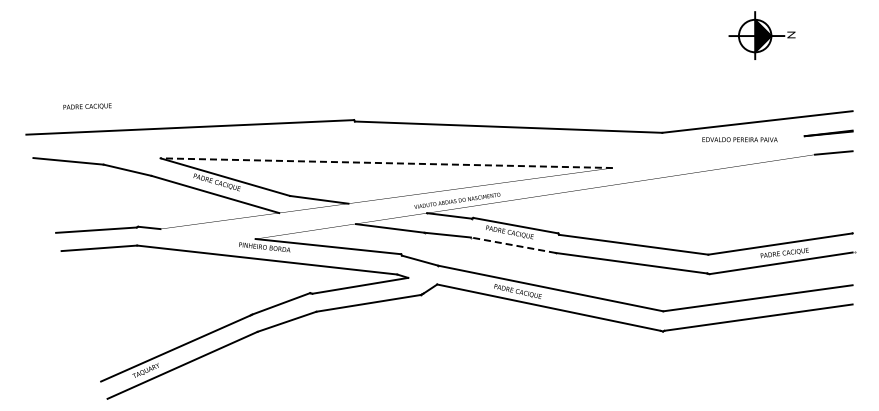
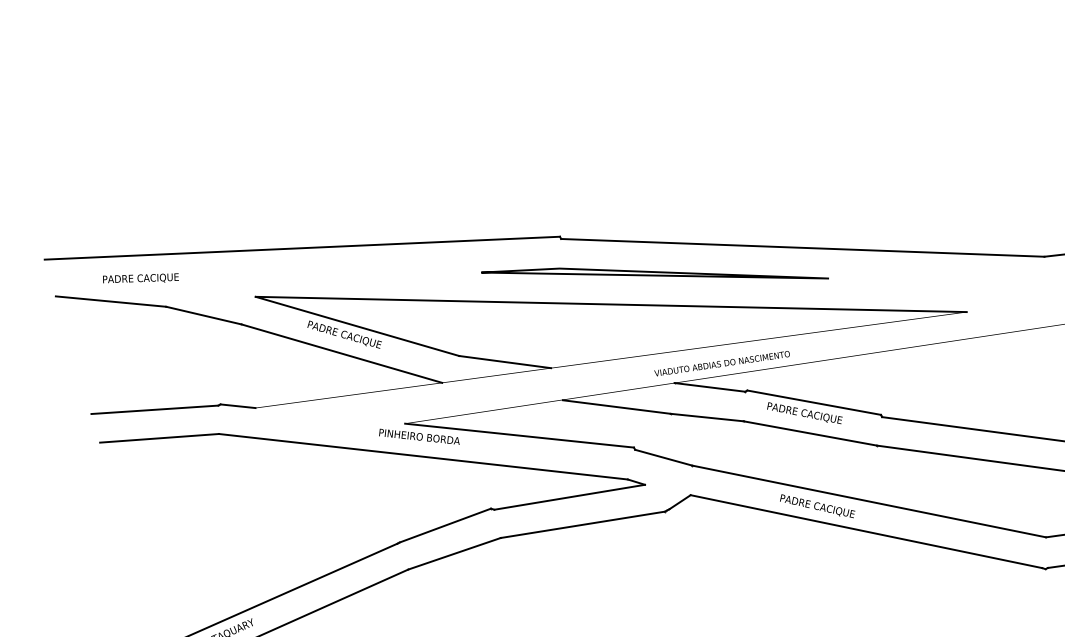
text: (87, 106) -> (140, 278), moved
part: (414, 143) -> (654, 273), added
line: (386, 163) -> (610, 304), dashed -> solid
line: (512, 245) -> (808, 433), dashed -> solid

